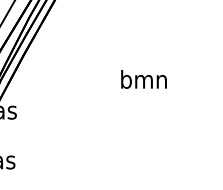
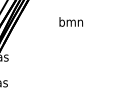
text: (142, 78) -> (70, 21), moved

